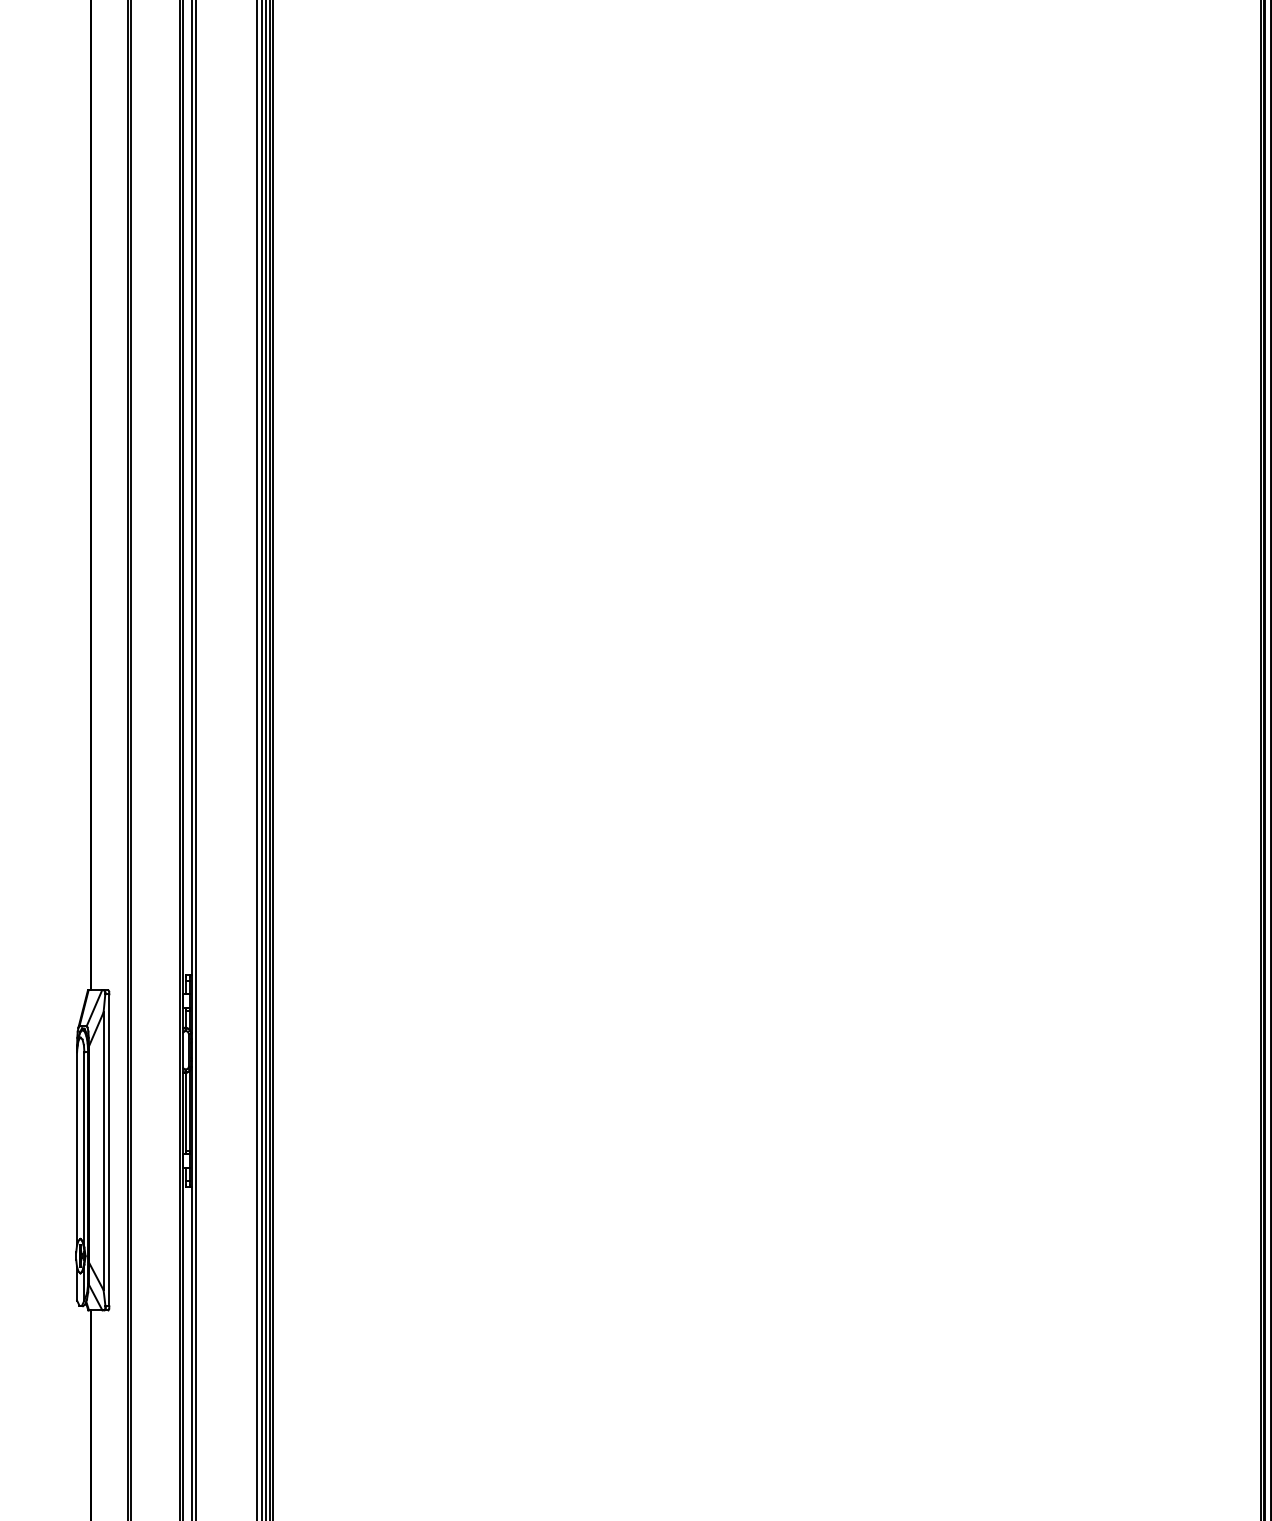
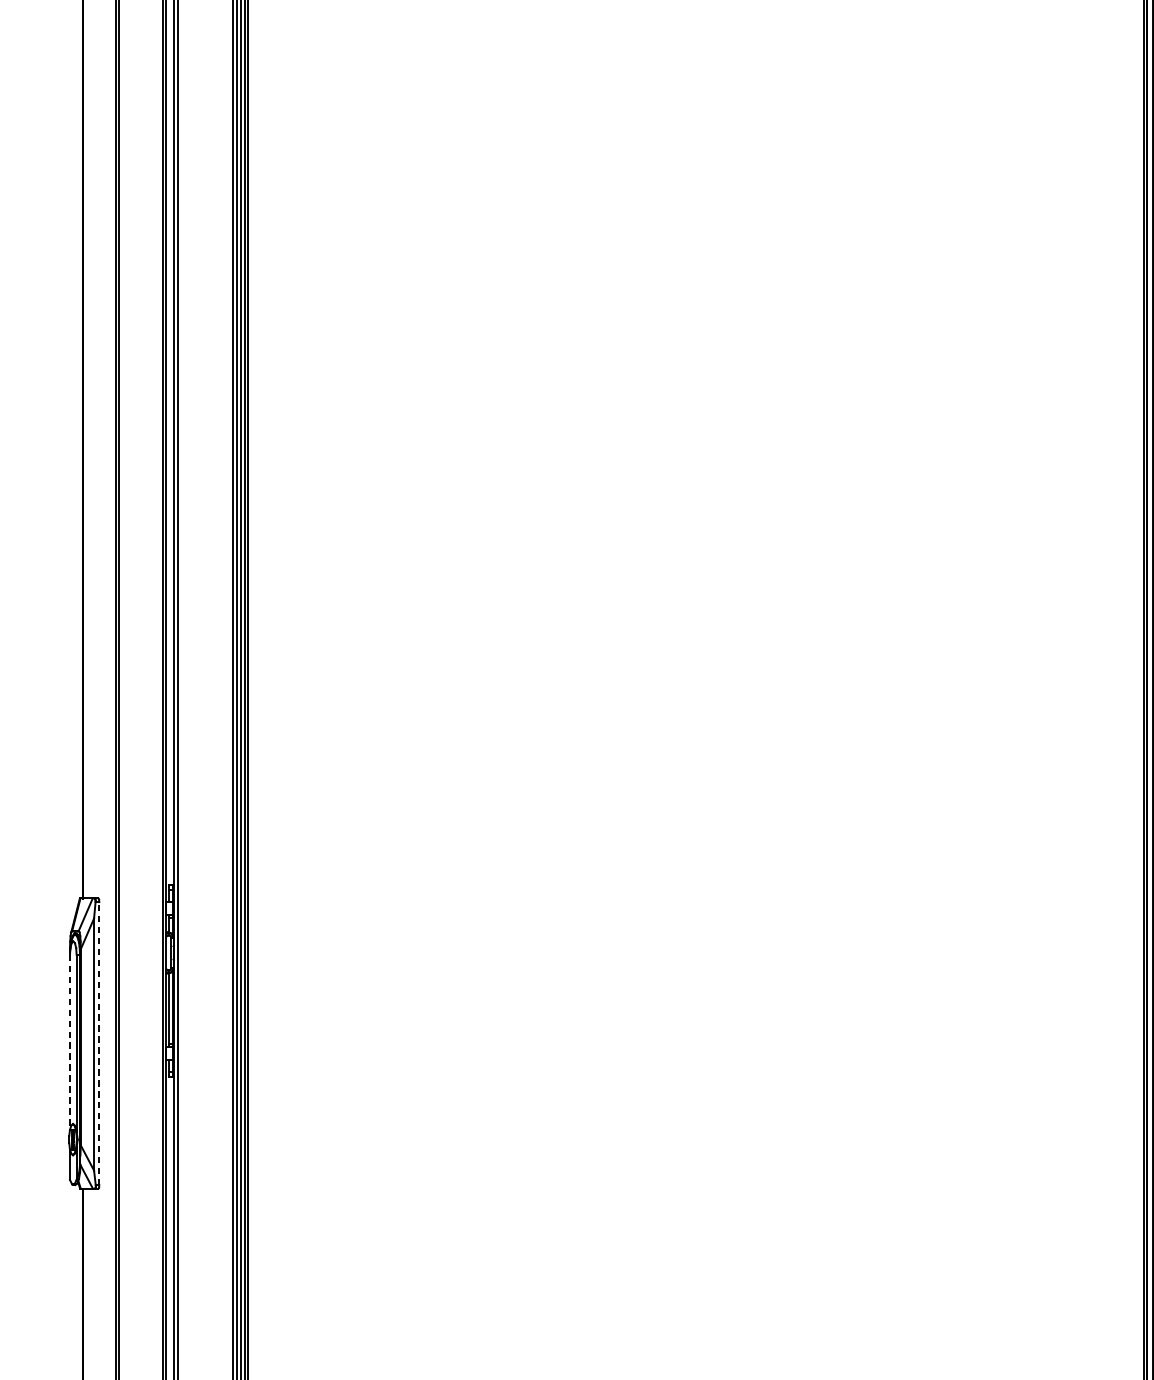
line: (77, 1149) -> (70, 1042), solid -> dashed
line: (109, 1149) -> (99, 1042), solid -> dashed

